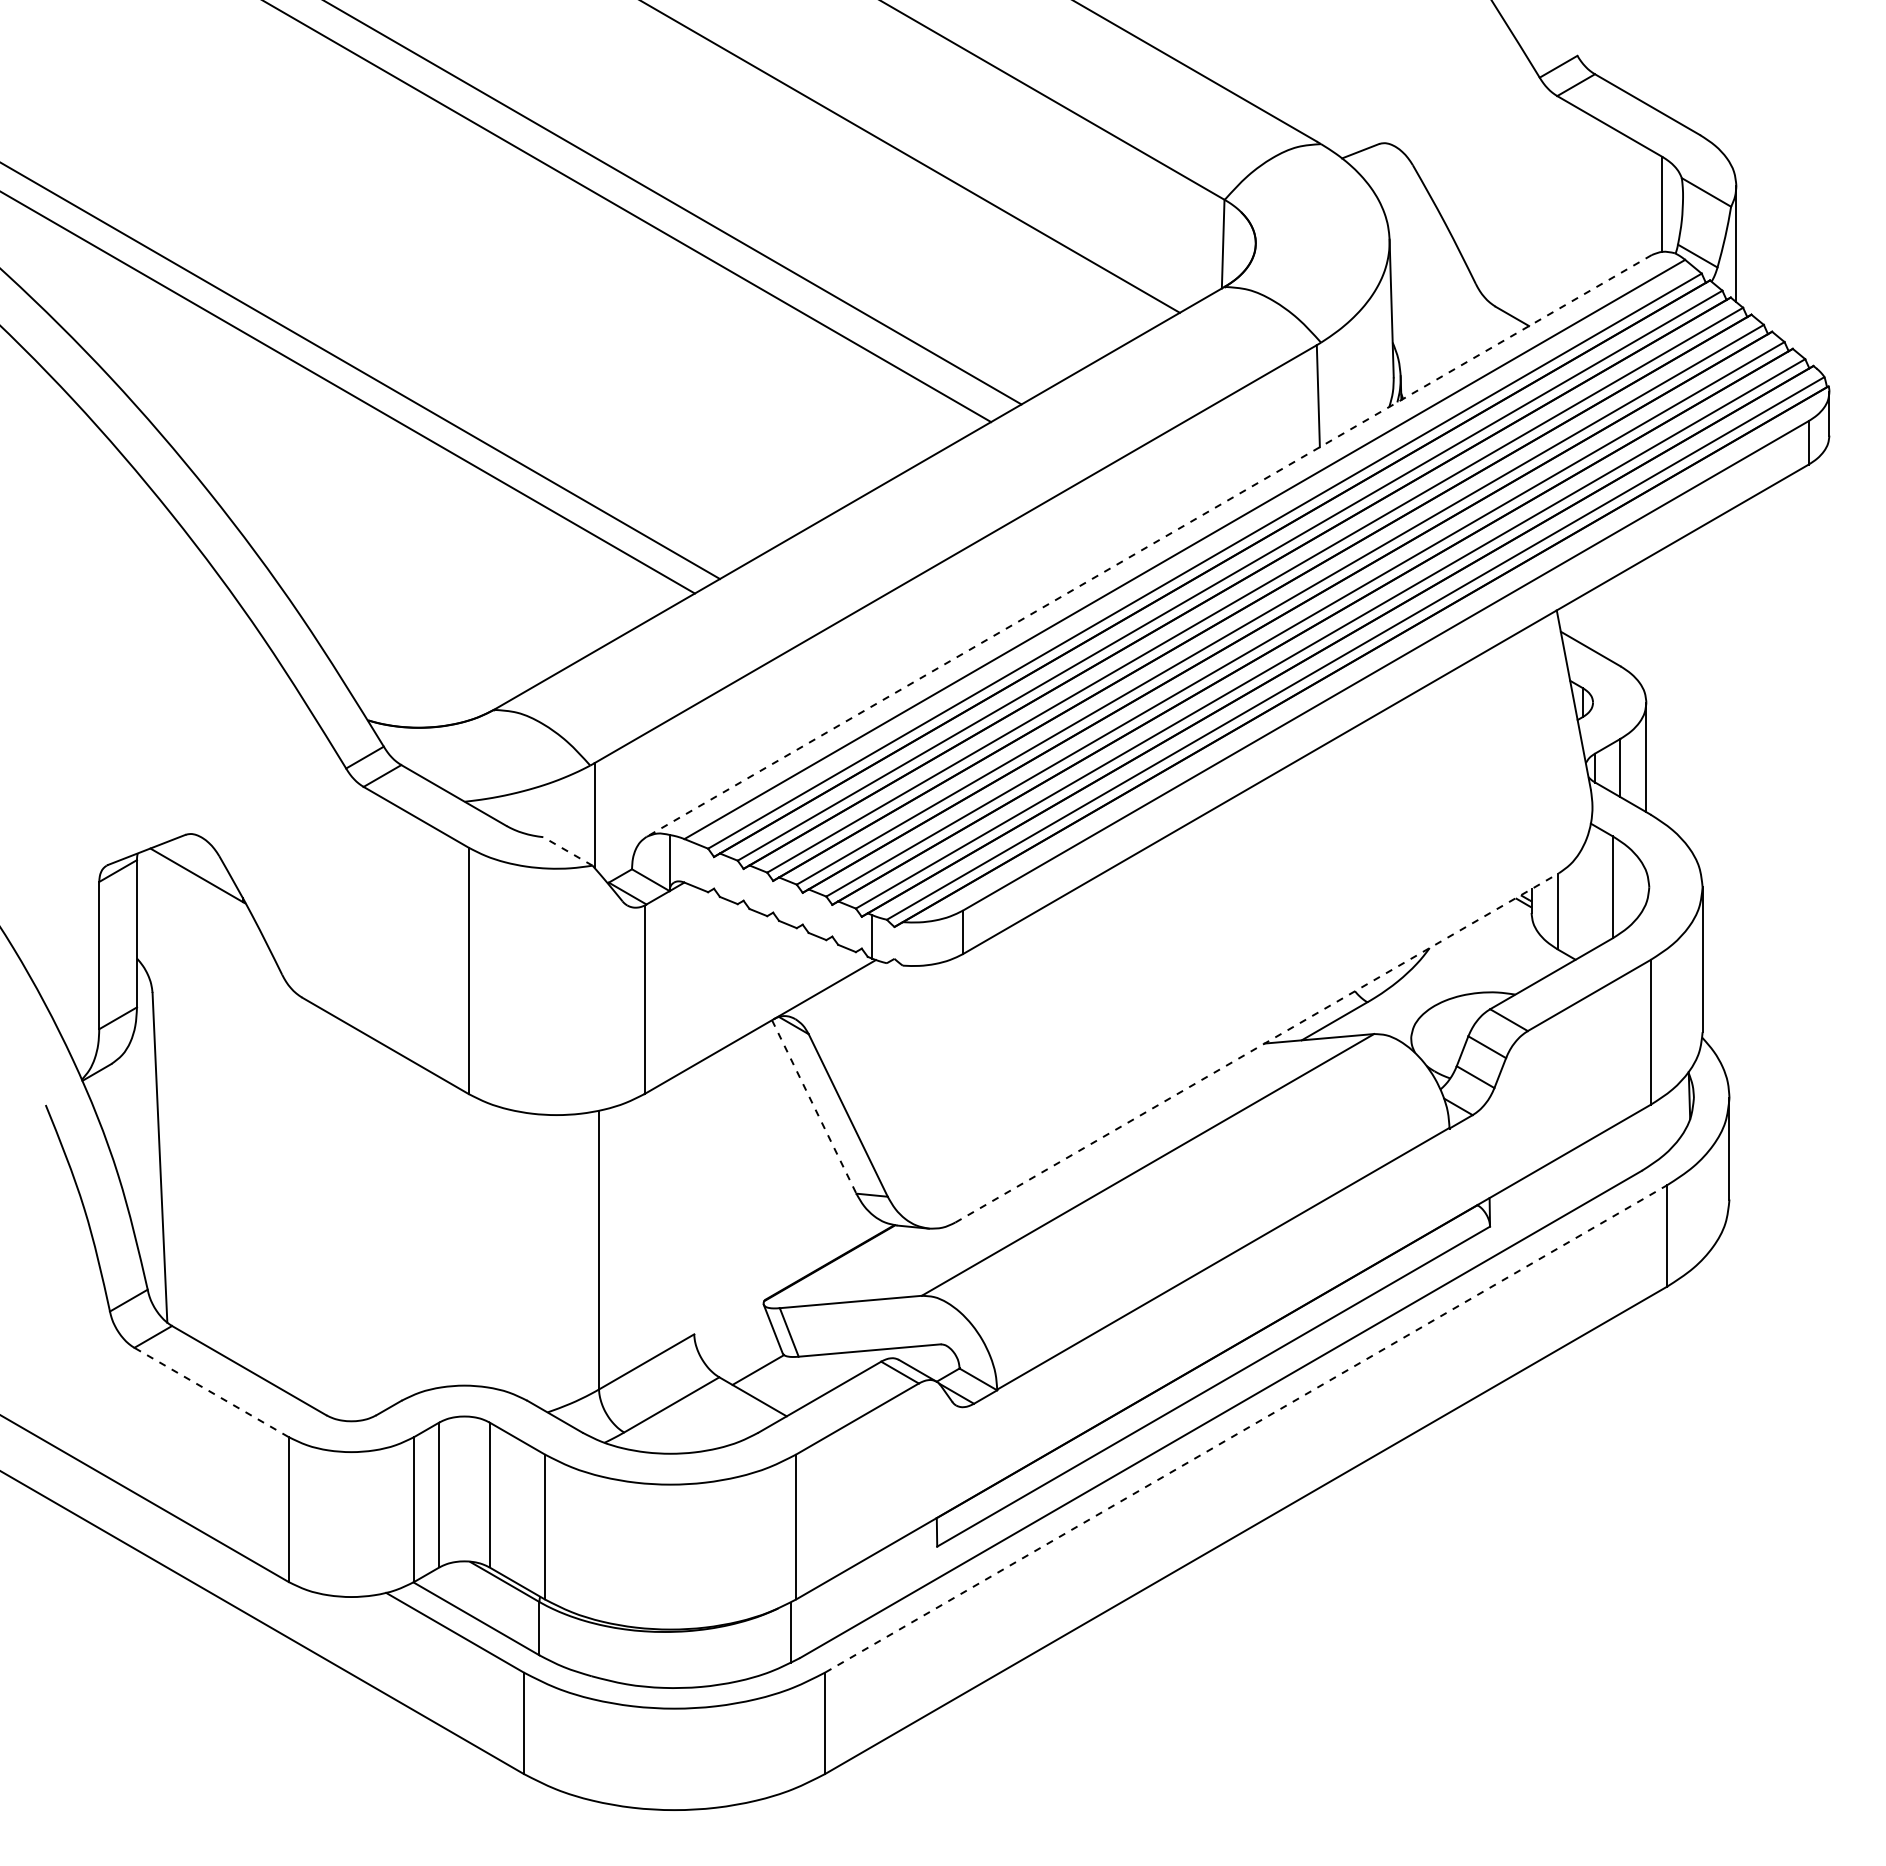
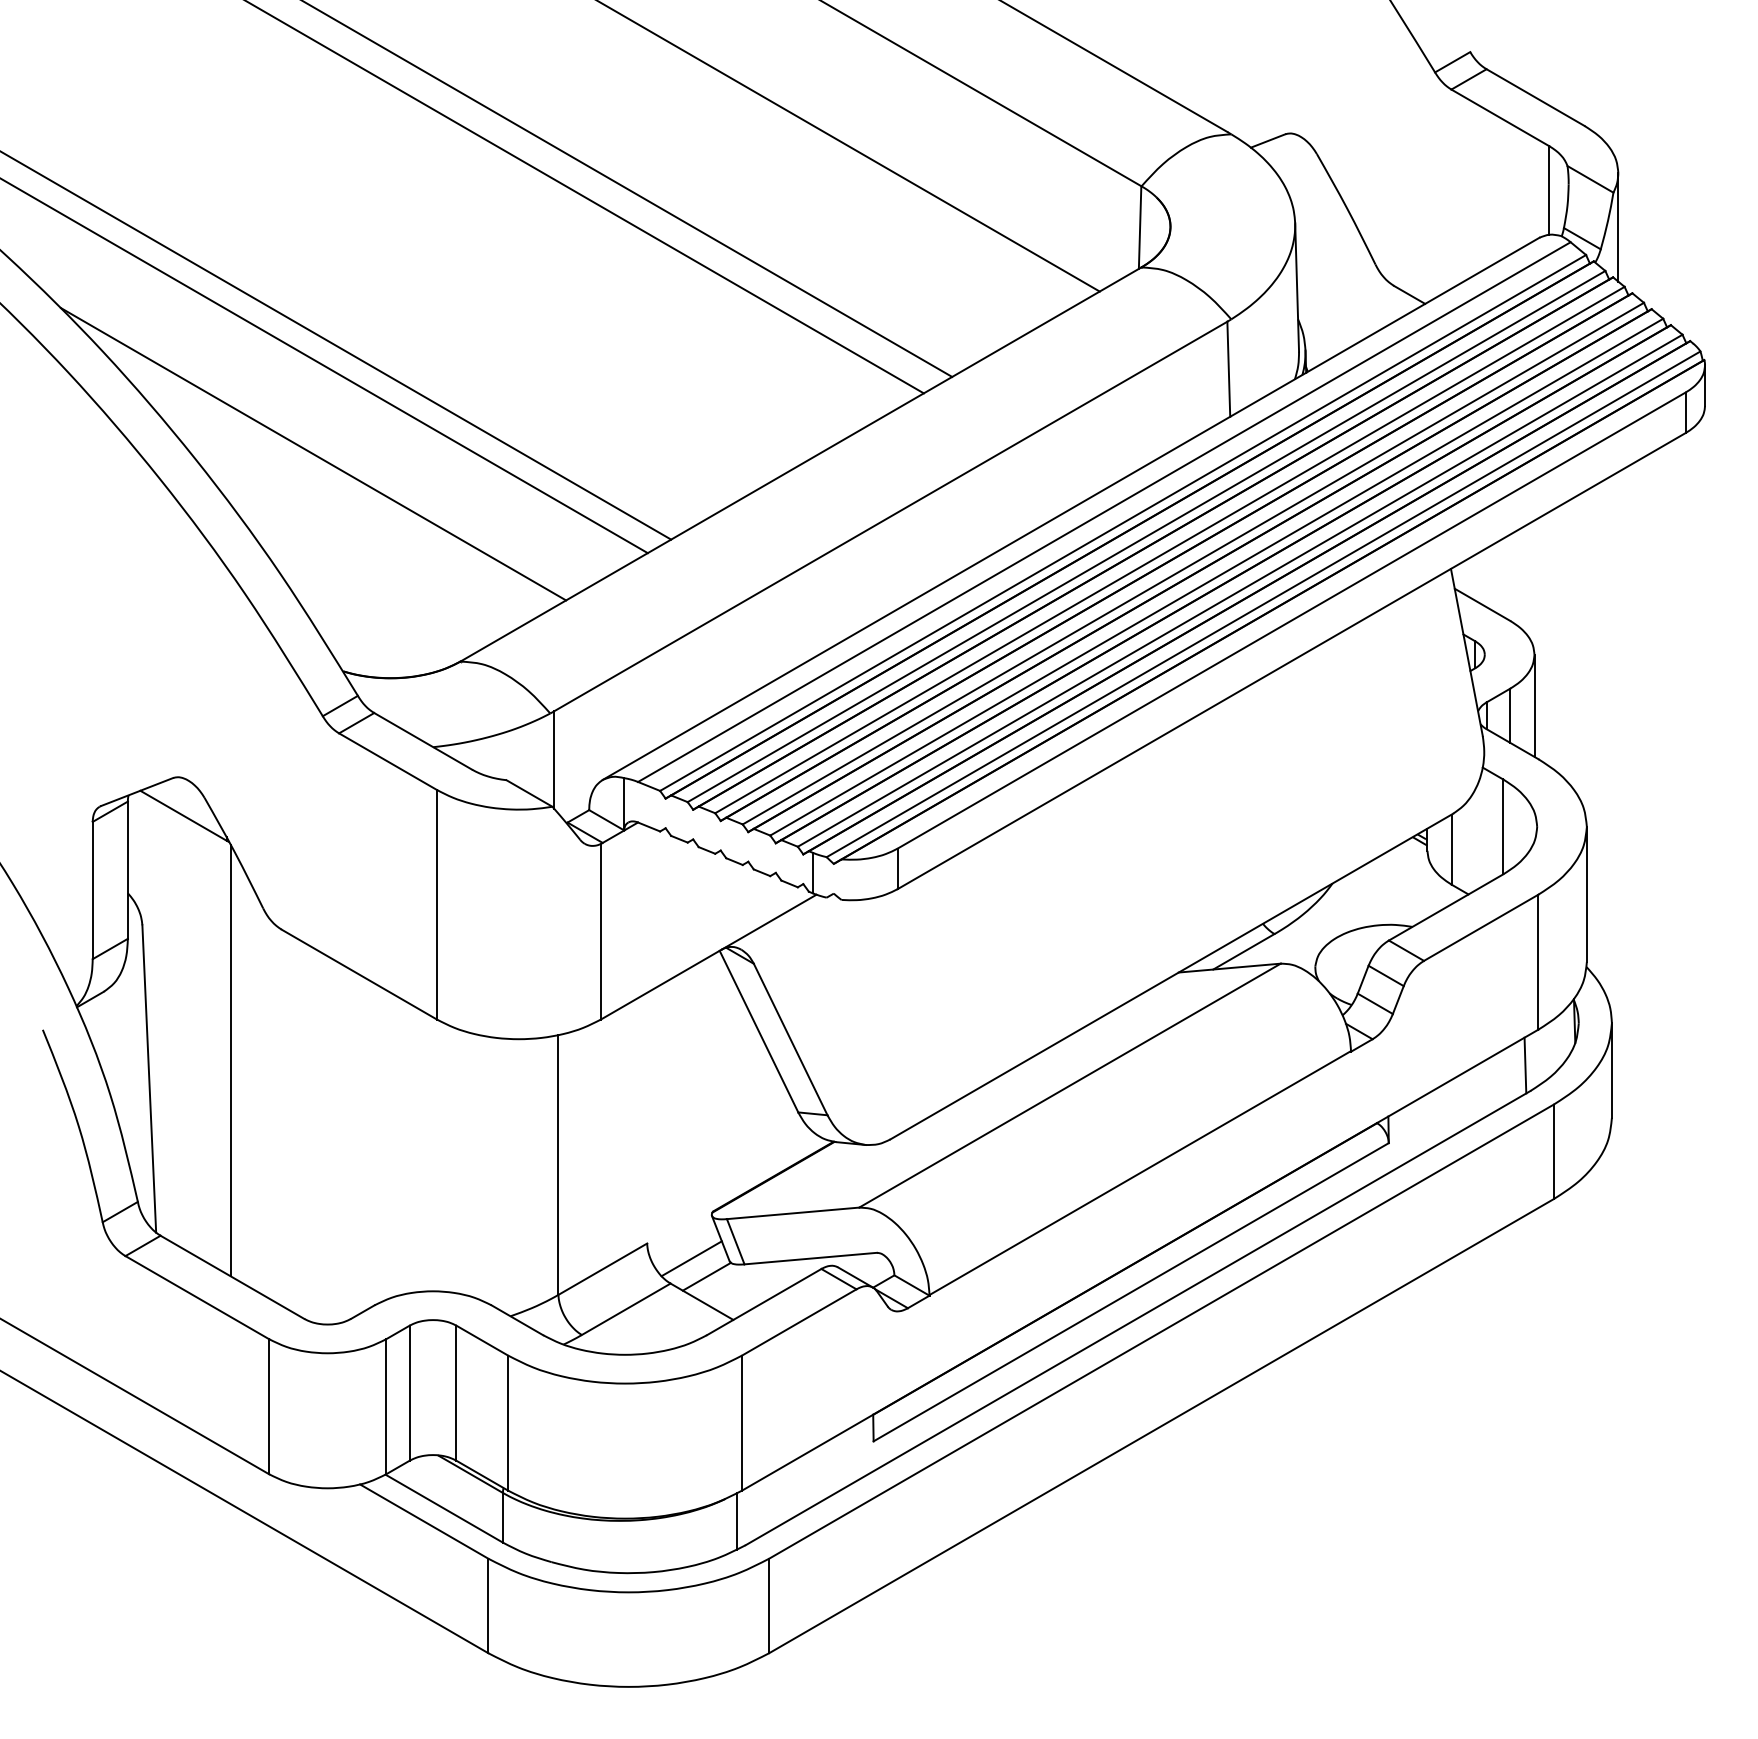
line: (336, 487) -> (313, 454), added
line: (1149, 545) -> (1071, 508), dashed -> solid
line: (567, 851) -> (529, 793), dashed -> solid
line: (1257, 1047) -> (1172, 976), dashed -> solid
line: (814, 1107) -> (759, 1032), dashed -> solid
line: (247, 1137) -> (230, 1060), added
line: (1636, 1143) -> (1525, 1065), added
line: (741, 1350) -> (691, 1258), added
line: (211, 1392) -> (197, 1297), dashed -> solid
line: (1246, 1428) -> (1161, 1331), dashed -> solid

